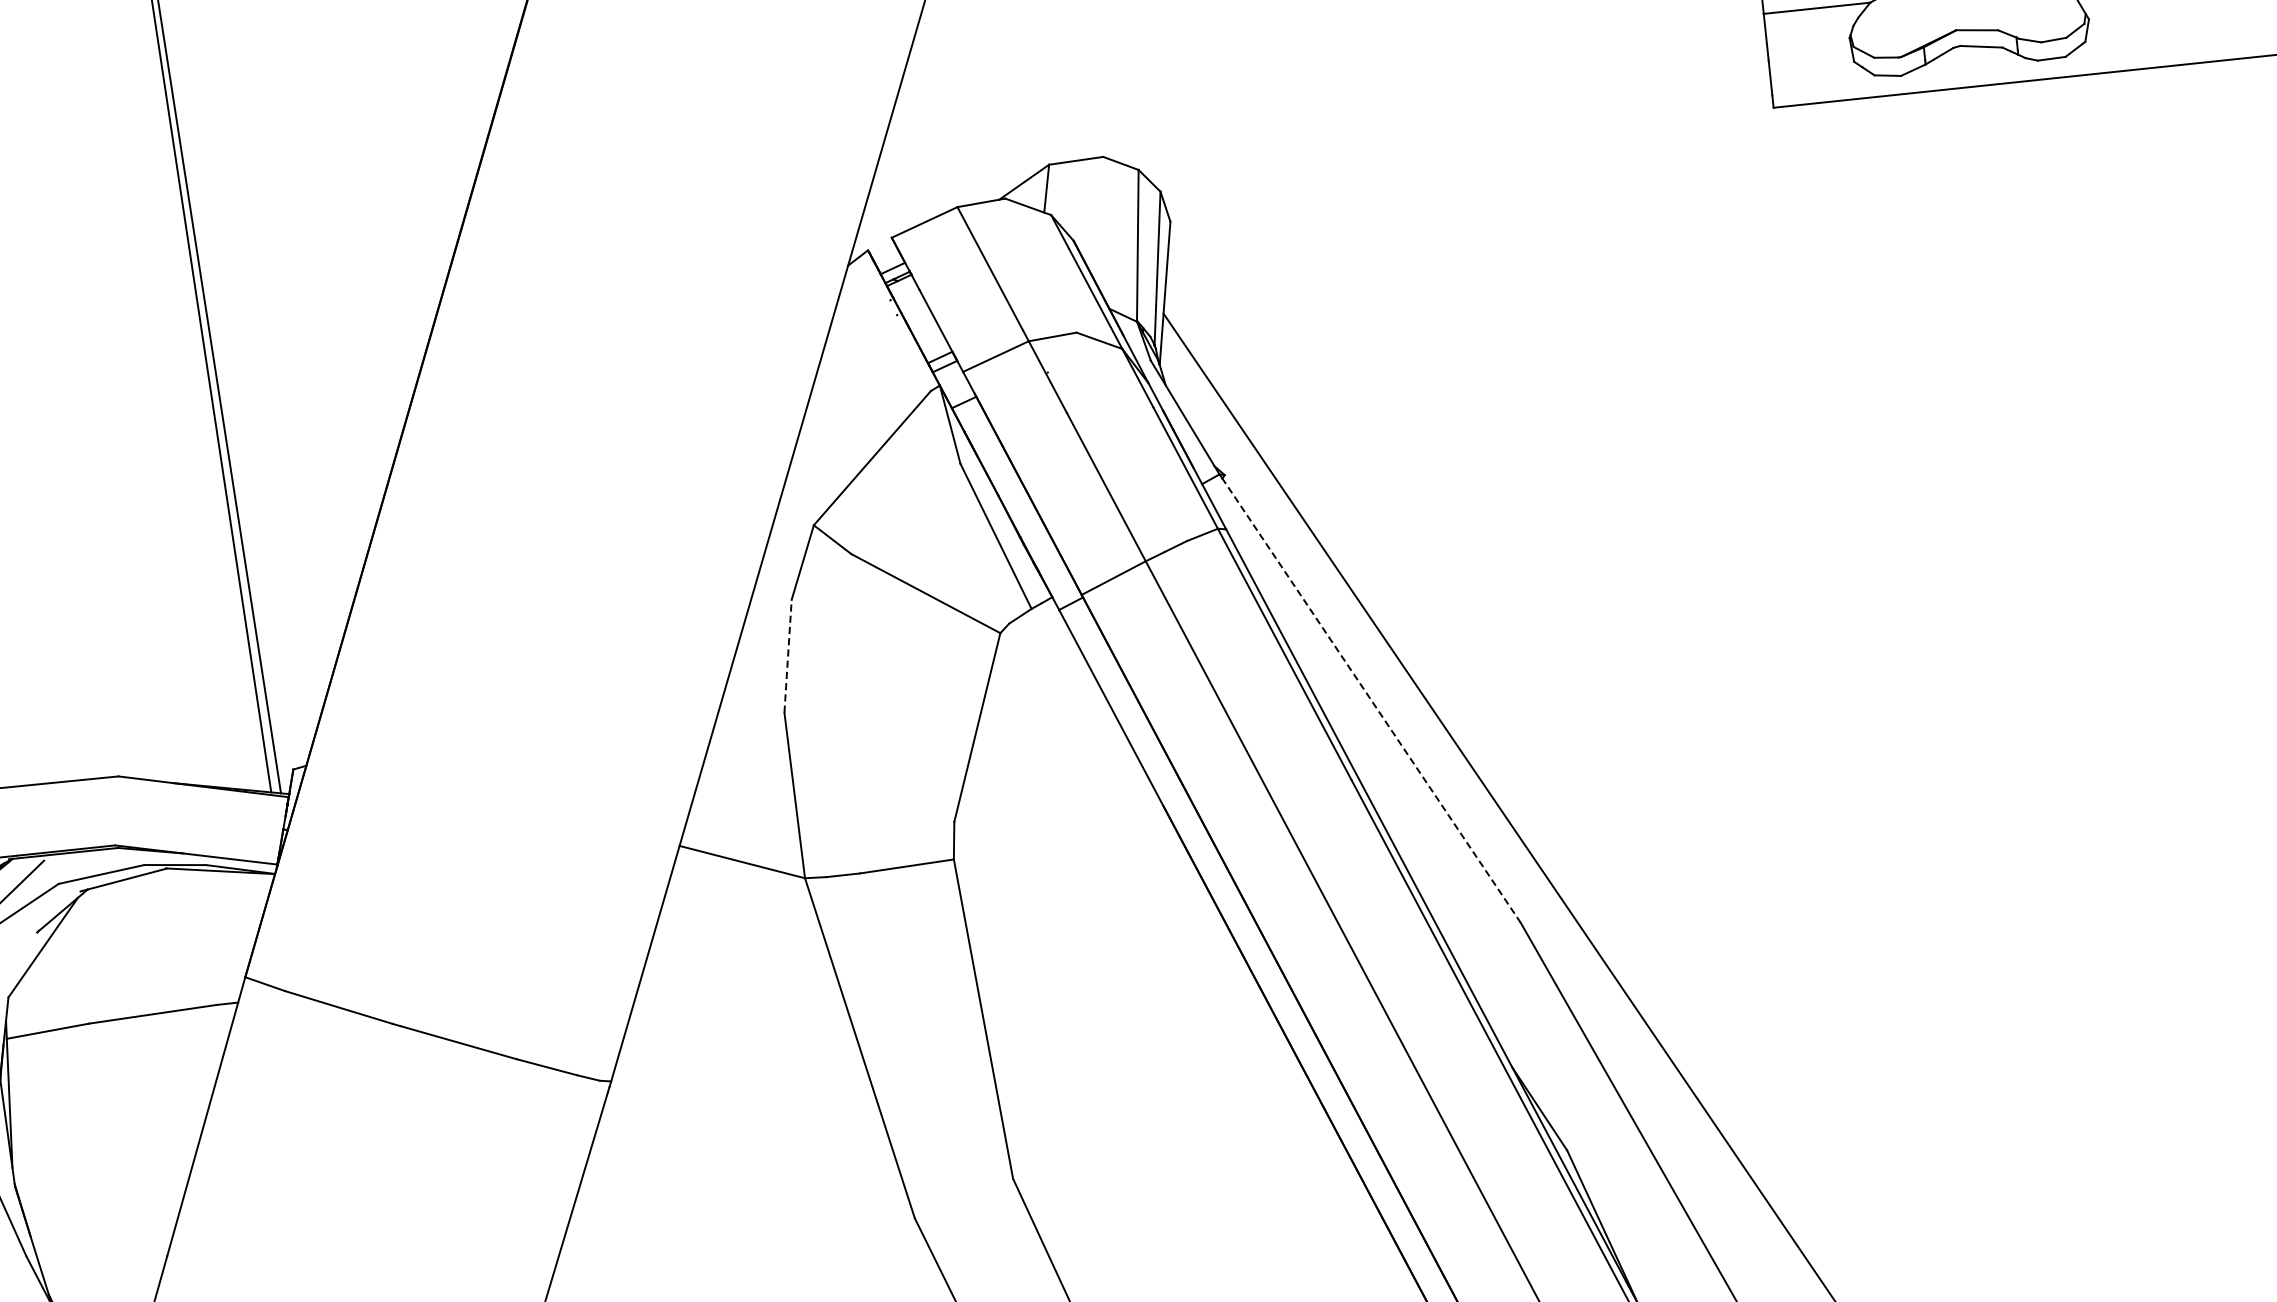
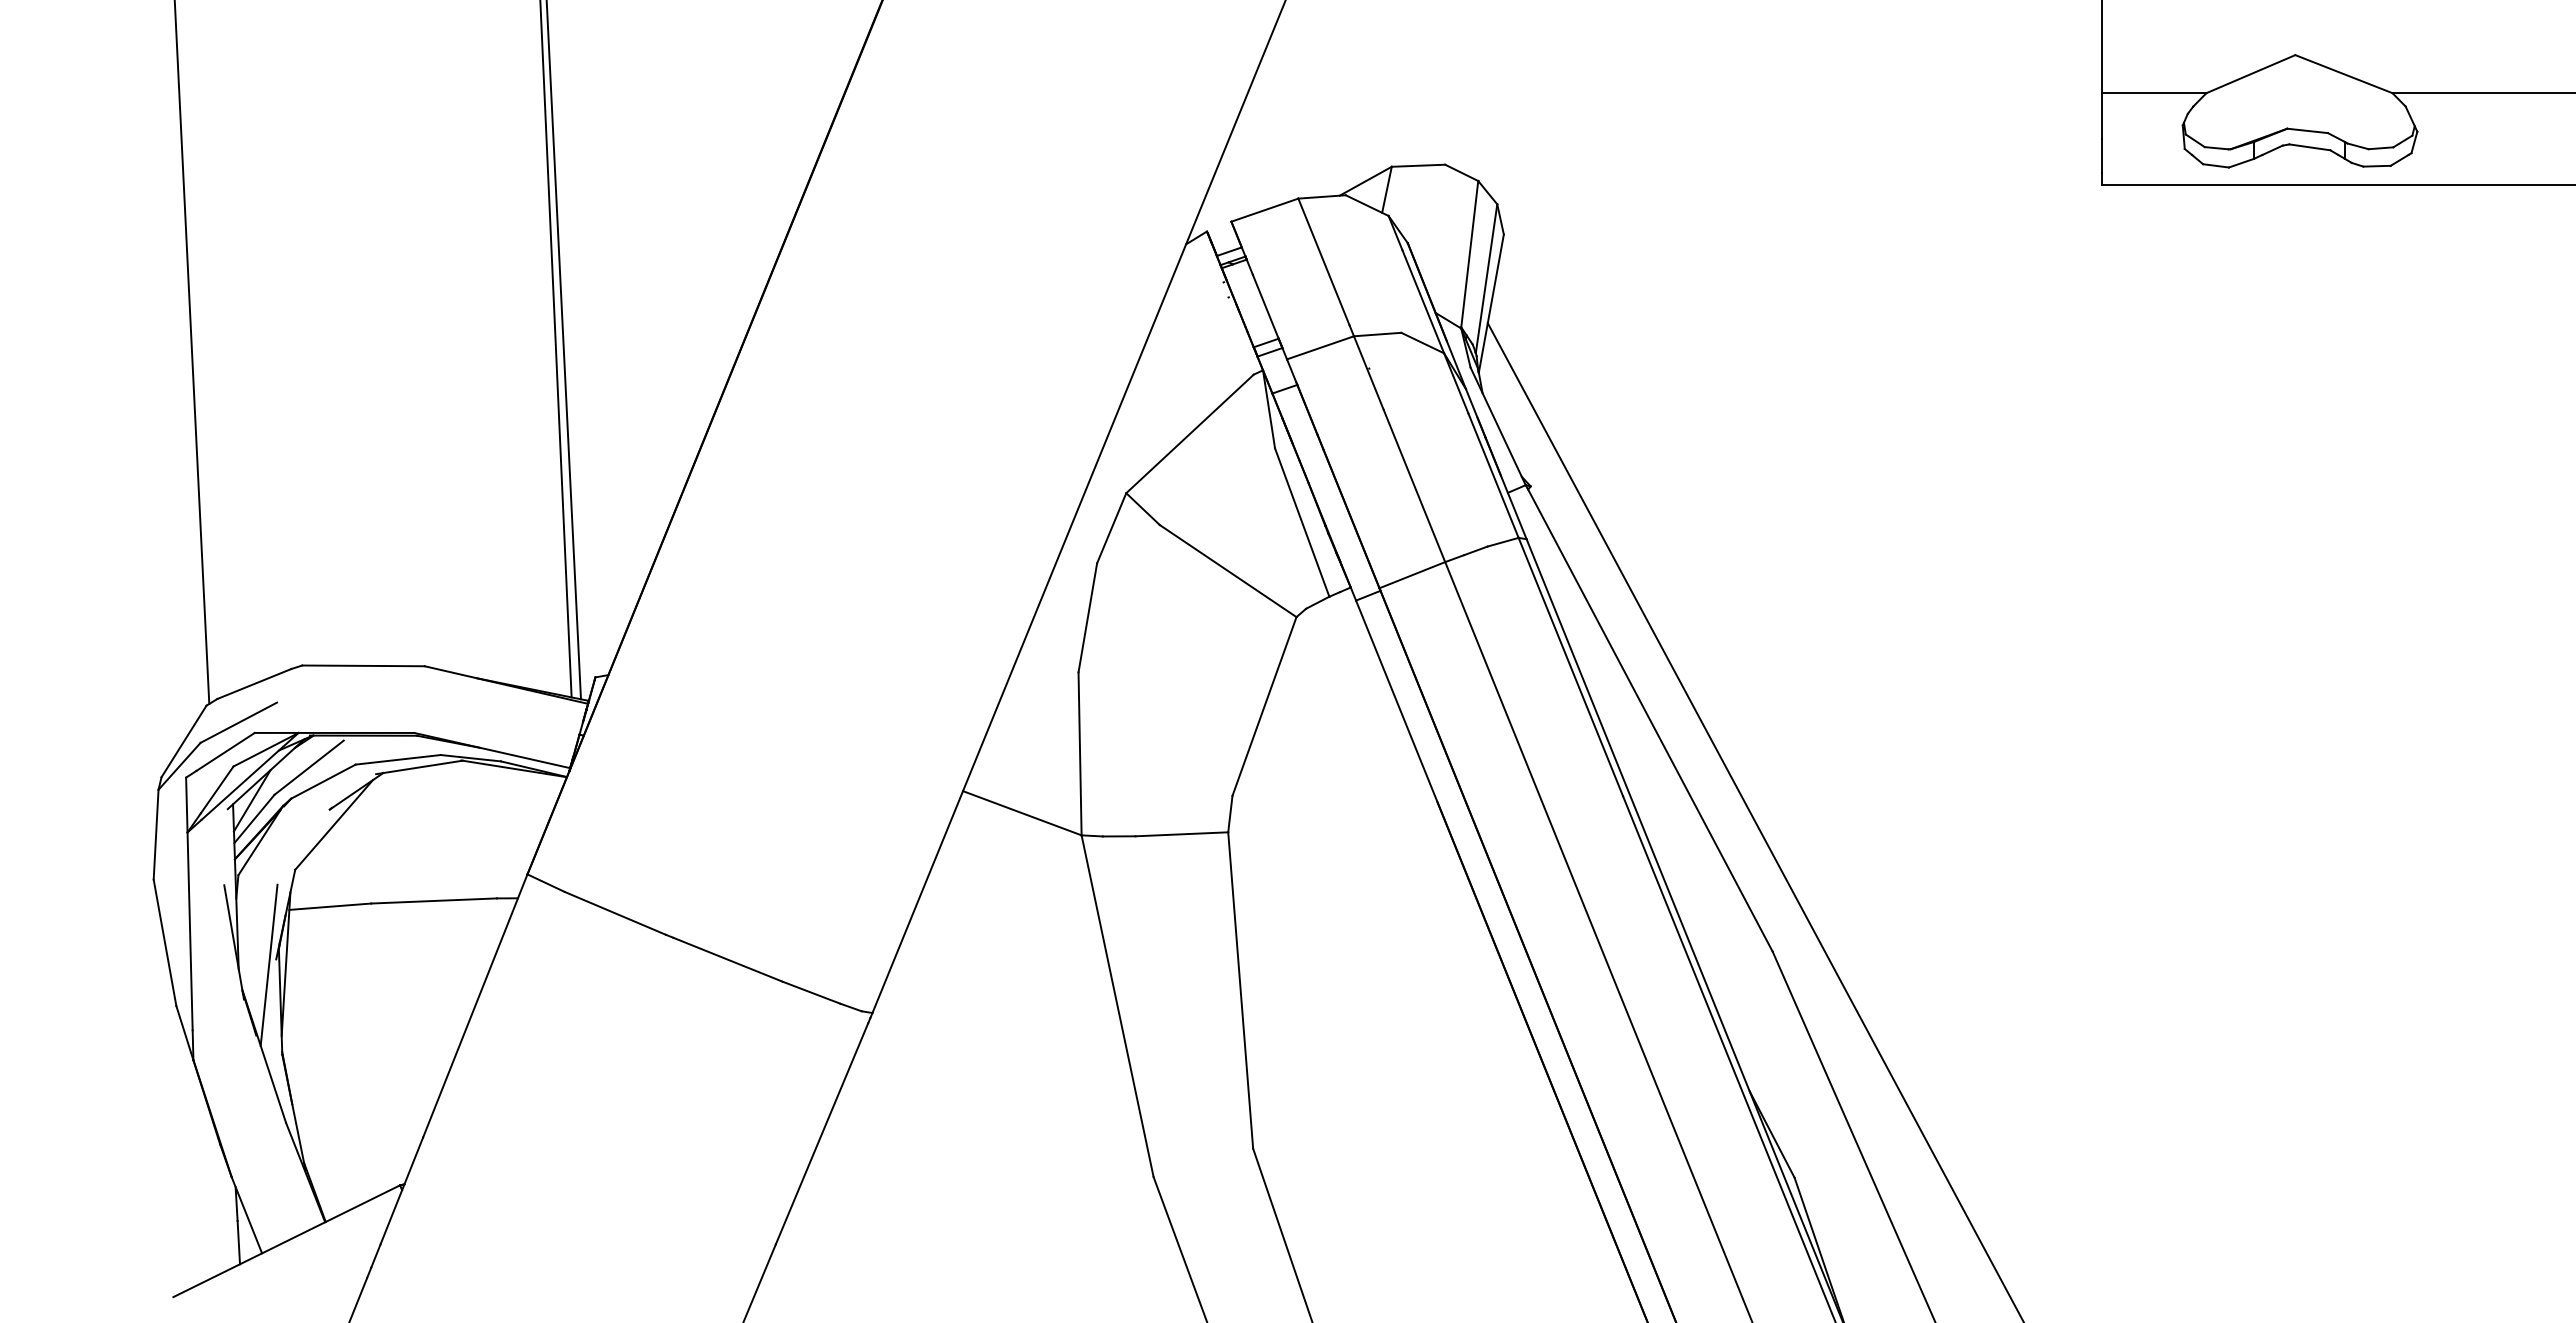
line: (787, 655) -> (1087, 617), dashed -> solid
line: (1371, 700) -> (1650, 720), dashed -> solid

